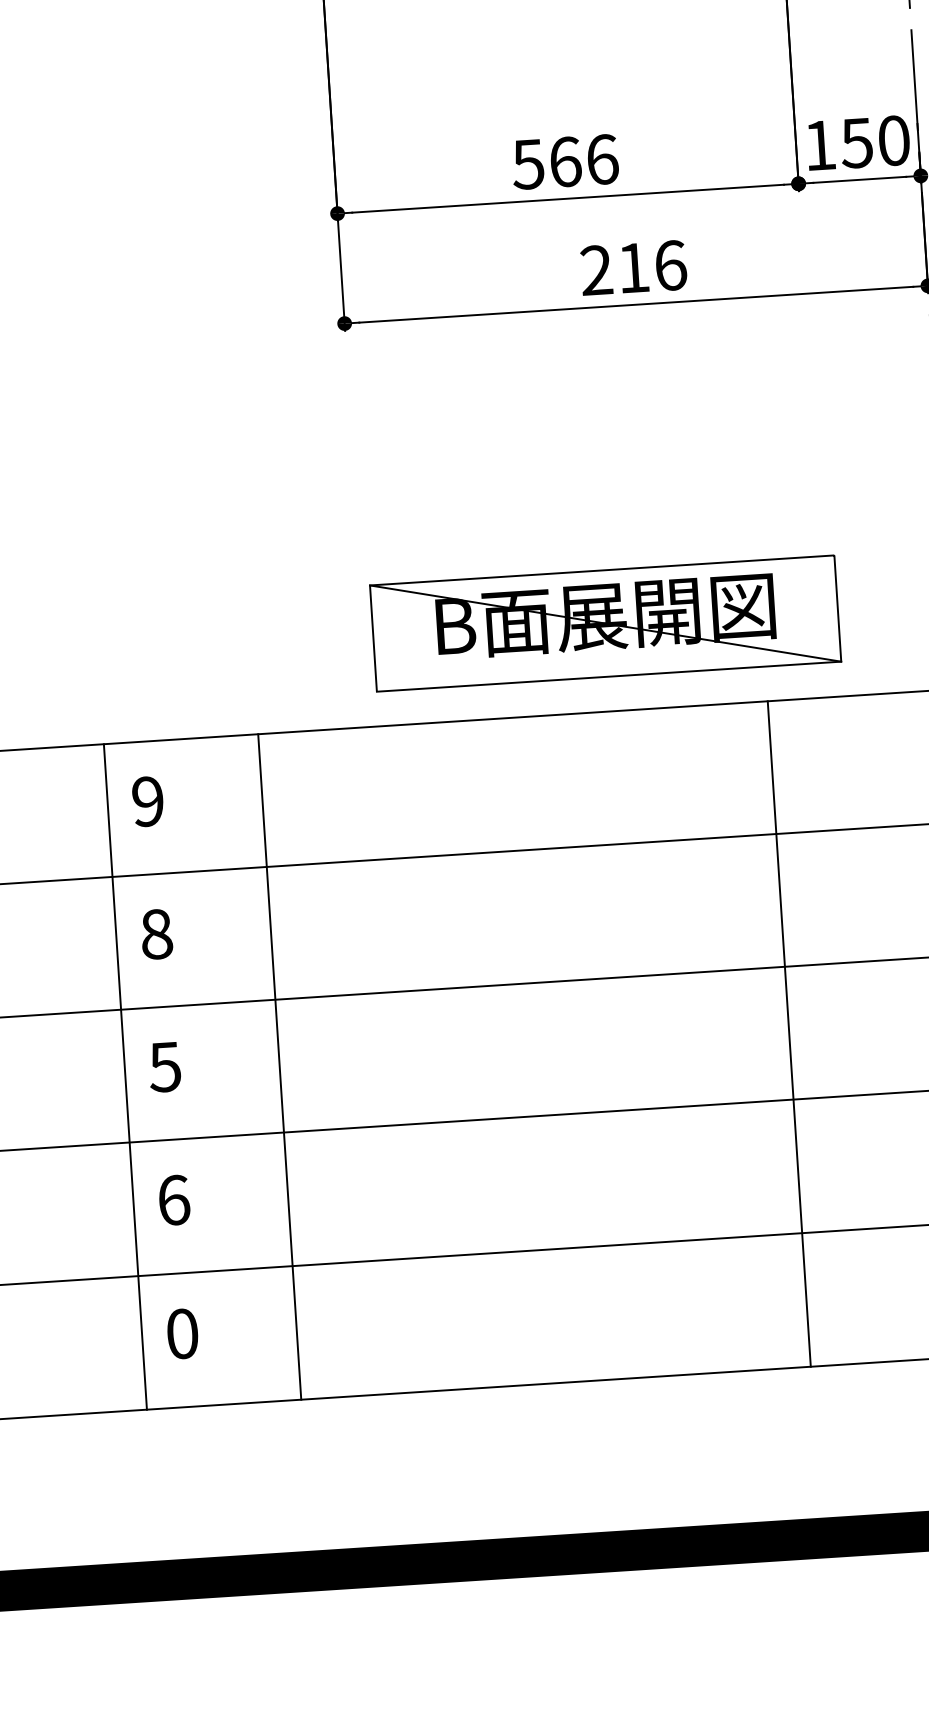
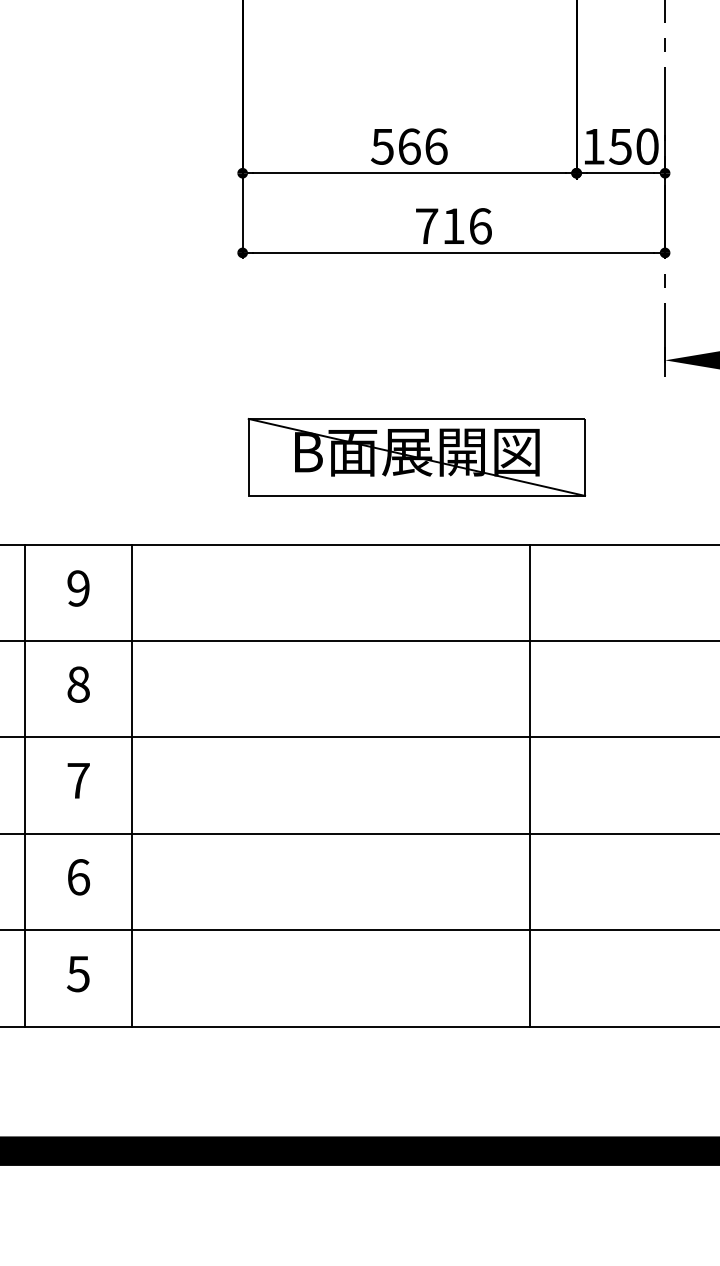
text: (596, 269) -> (426, 225), 216 -> 716
part: (605, 623) -> (416, 457), moved
line: (280, 1067) -> (132, 786), moved
text: (163, 1068) -> (77, 781), 5 -> 7
line: (125, 1077) -> (25, 786), moved
text: (180, 1333) -> (77, 973), 0 -> 5

